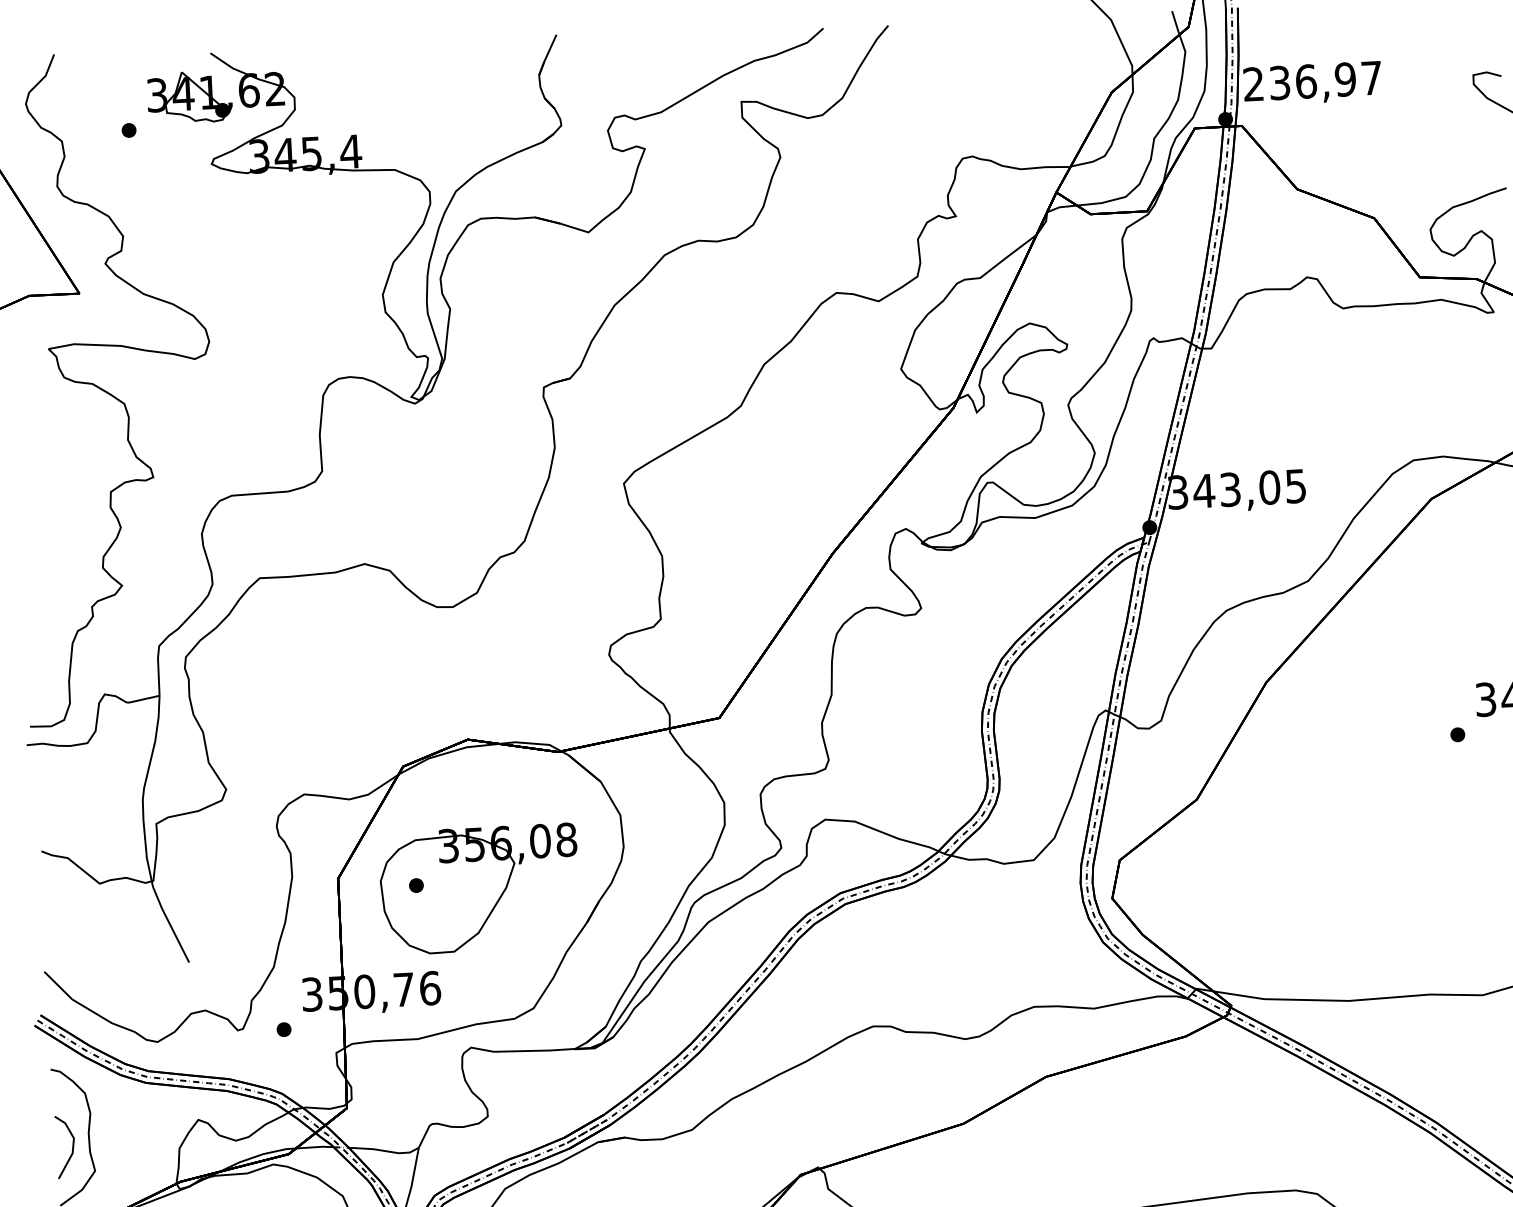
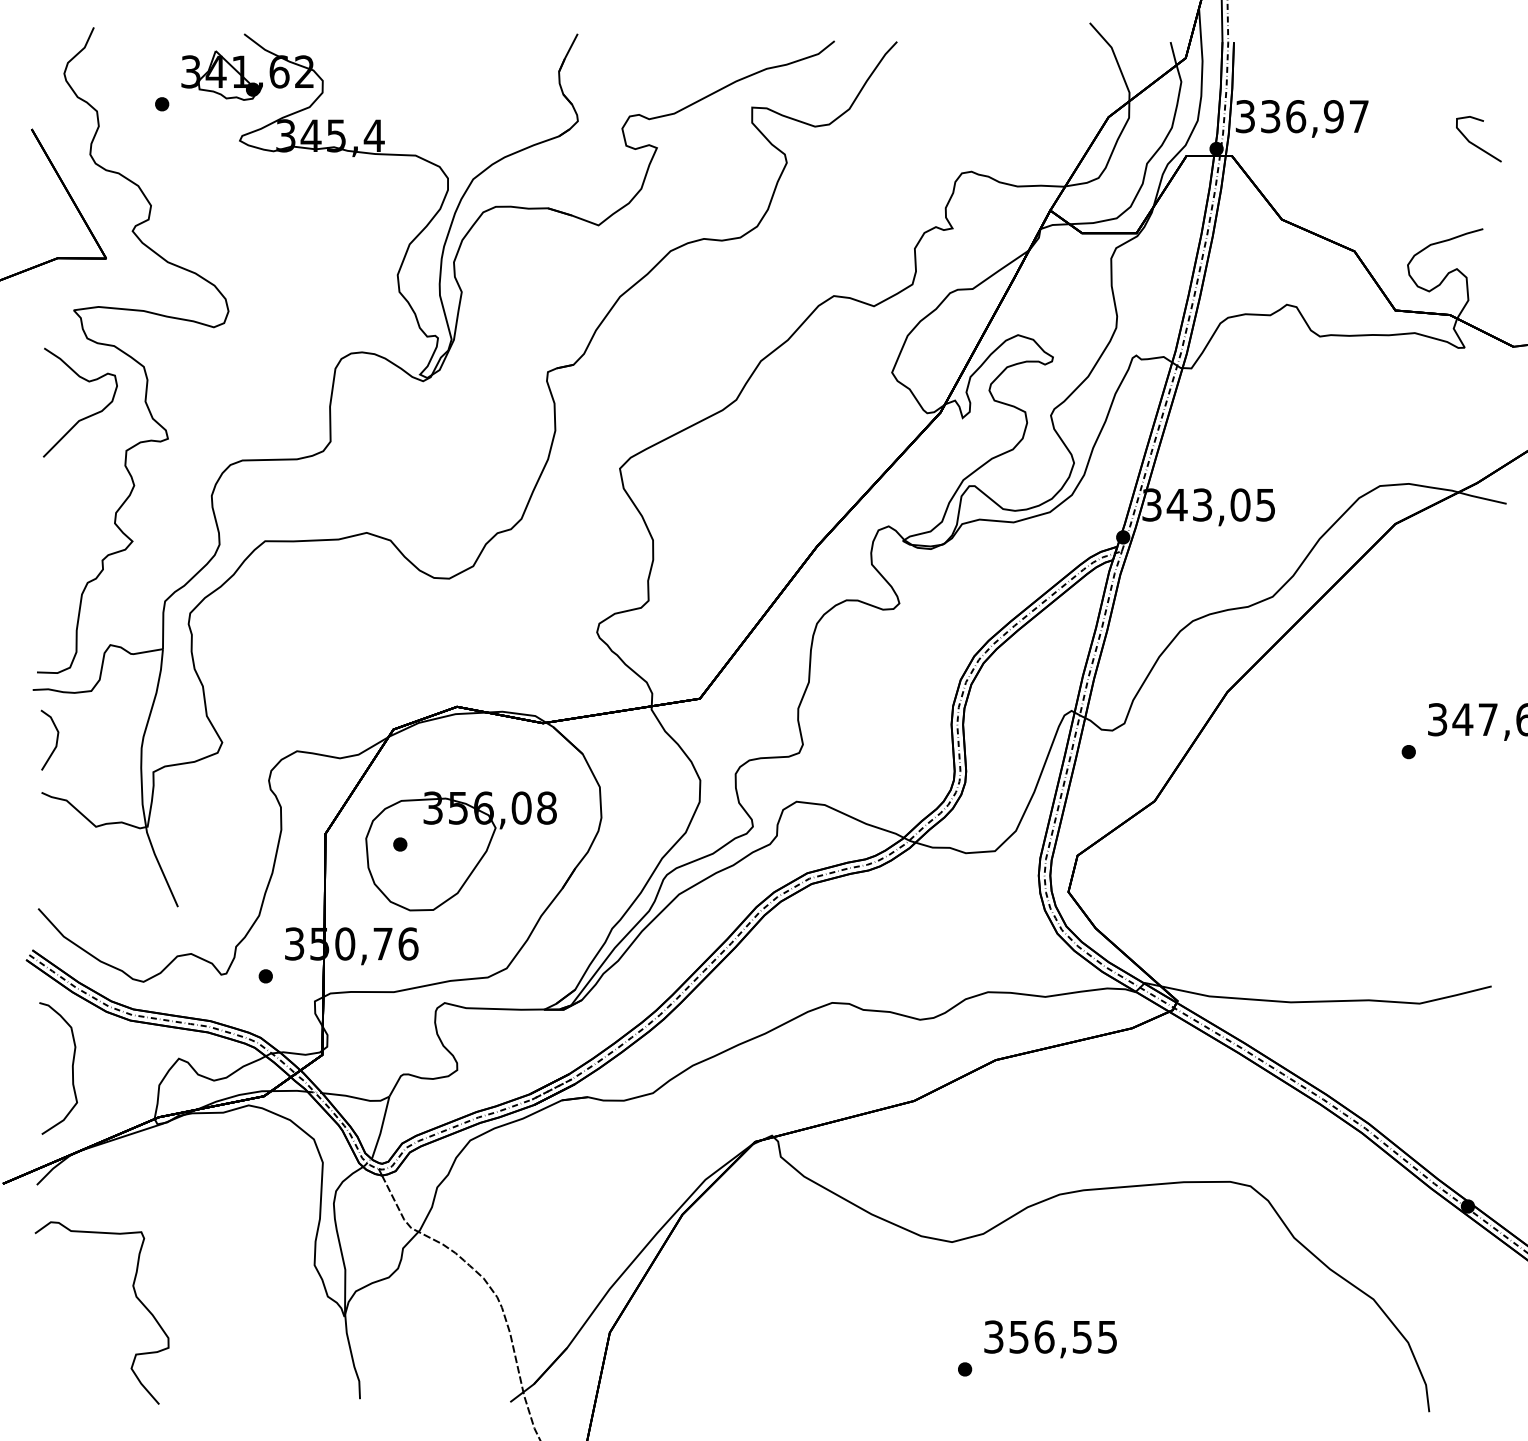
text: (1252, 84) -> (1244, 116), 236,97 -> 336,97
curve: (67, 458) -> (86, 416), added
line: (72, 1146) -> (56, 739), moved

